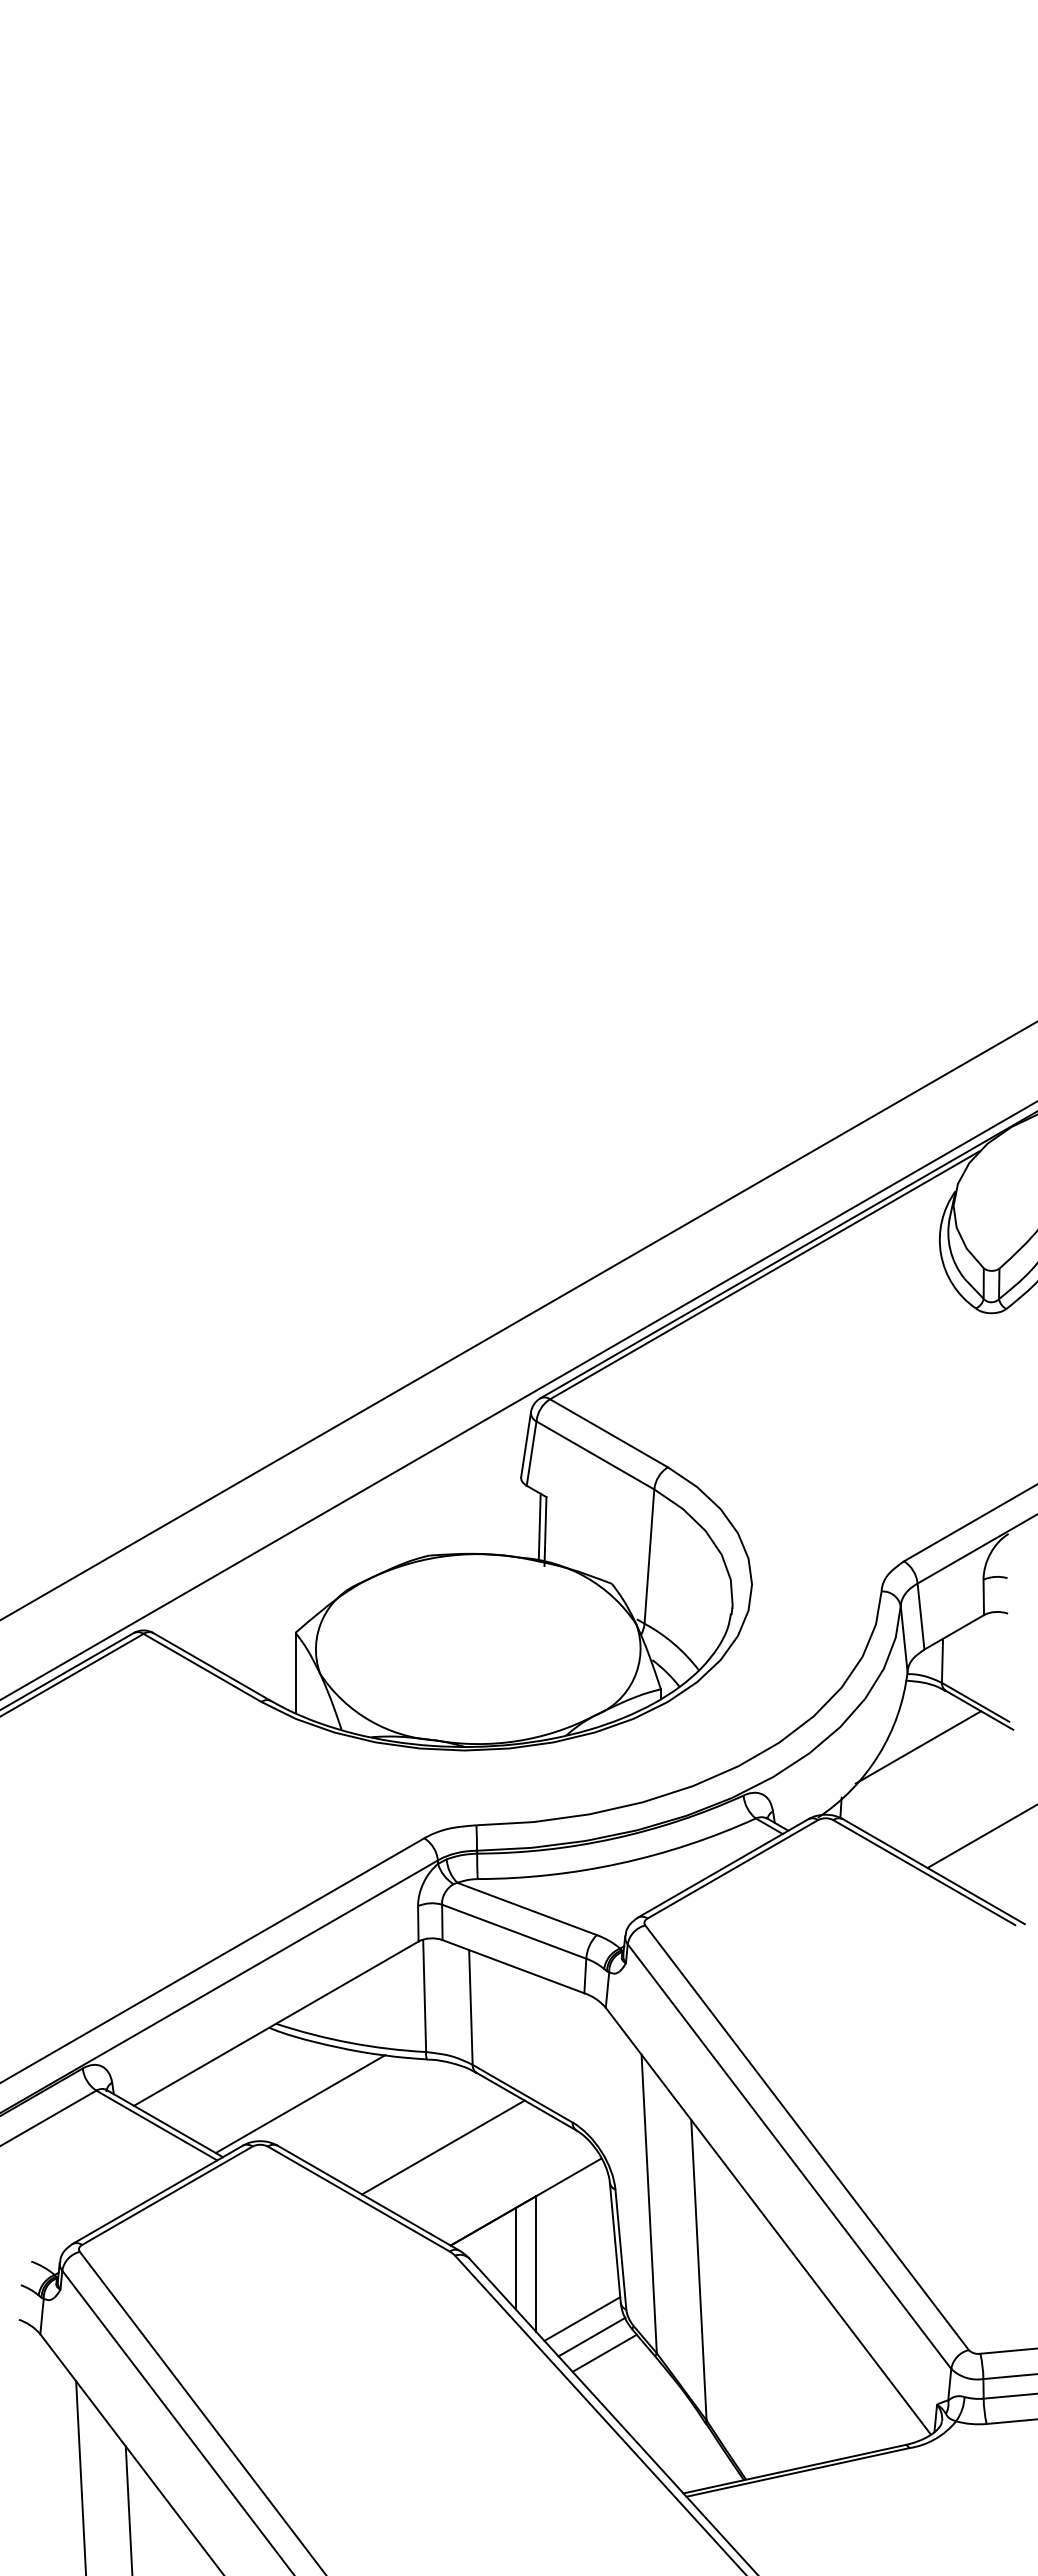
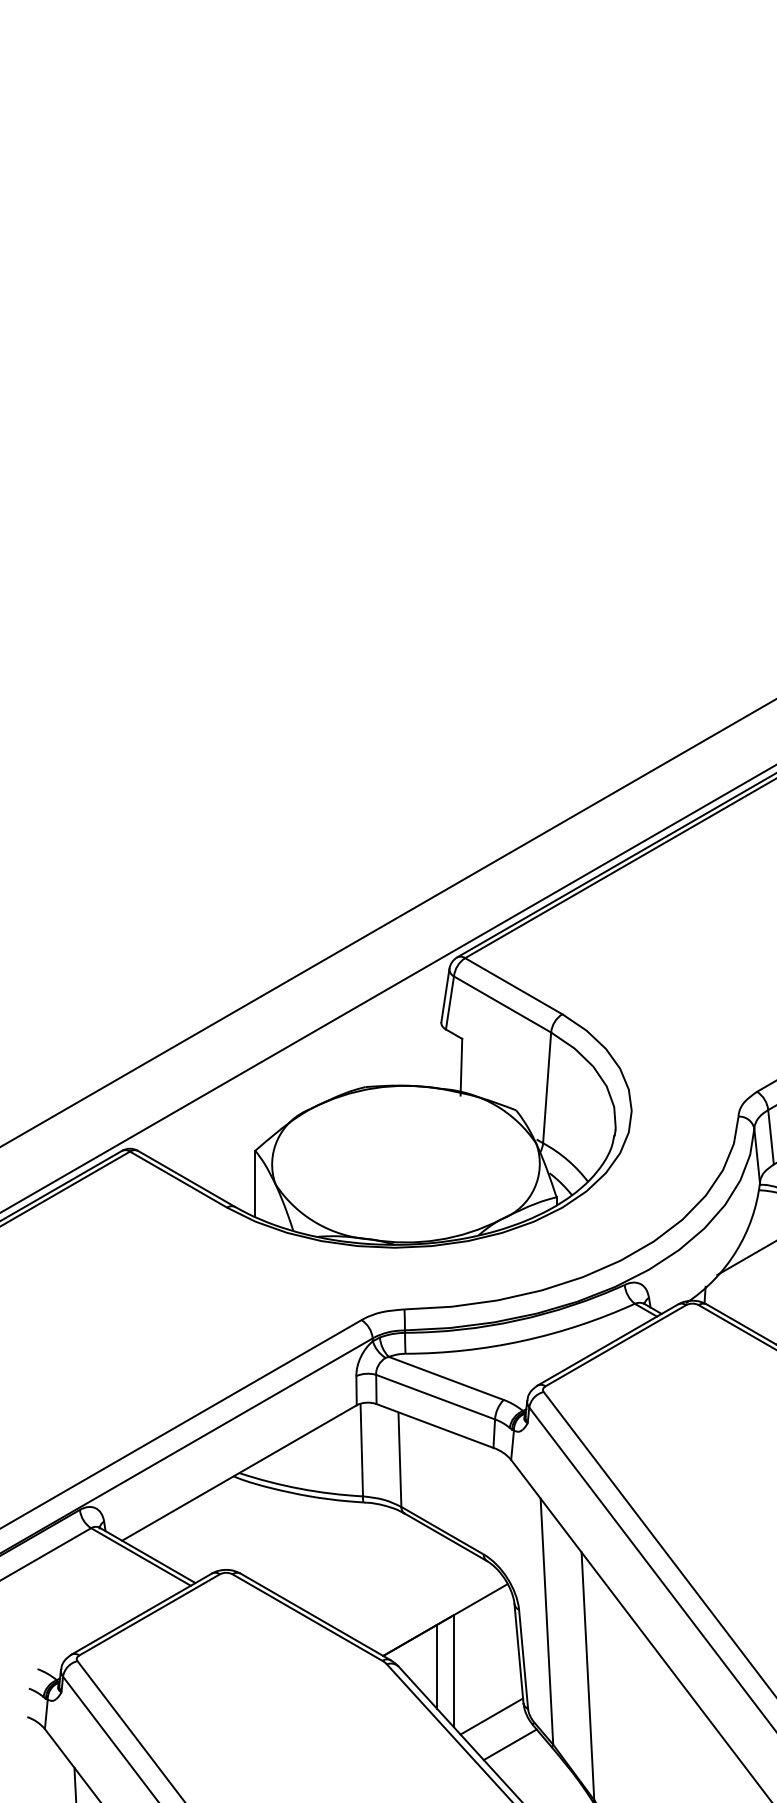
line: (539, 1525) -> (456, 1062), removed
line: (300, 2104) -> (259, 1539), removed
line: (443, 2147) -> (377, 1575), removed
line: (591, 2336) -> (499, 1730), removed

